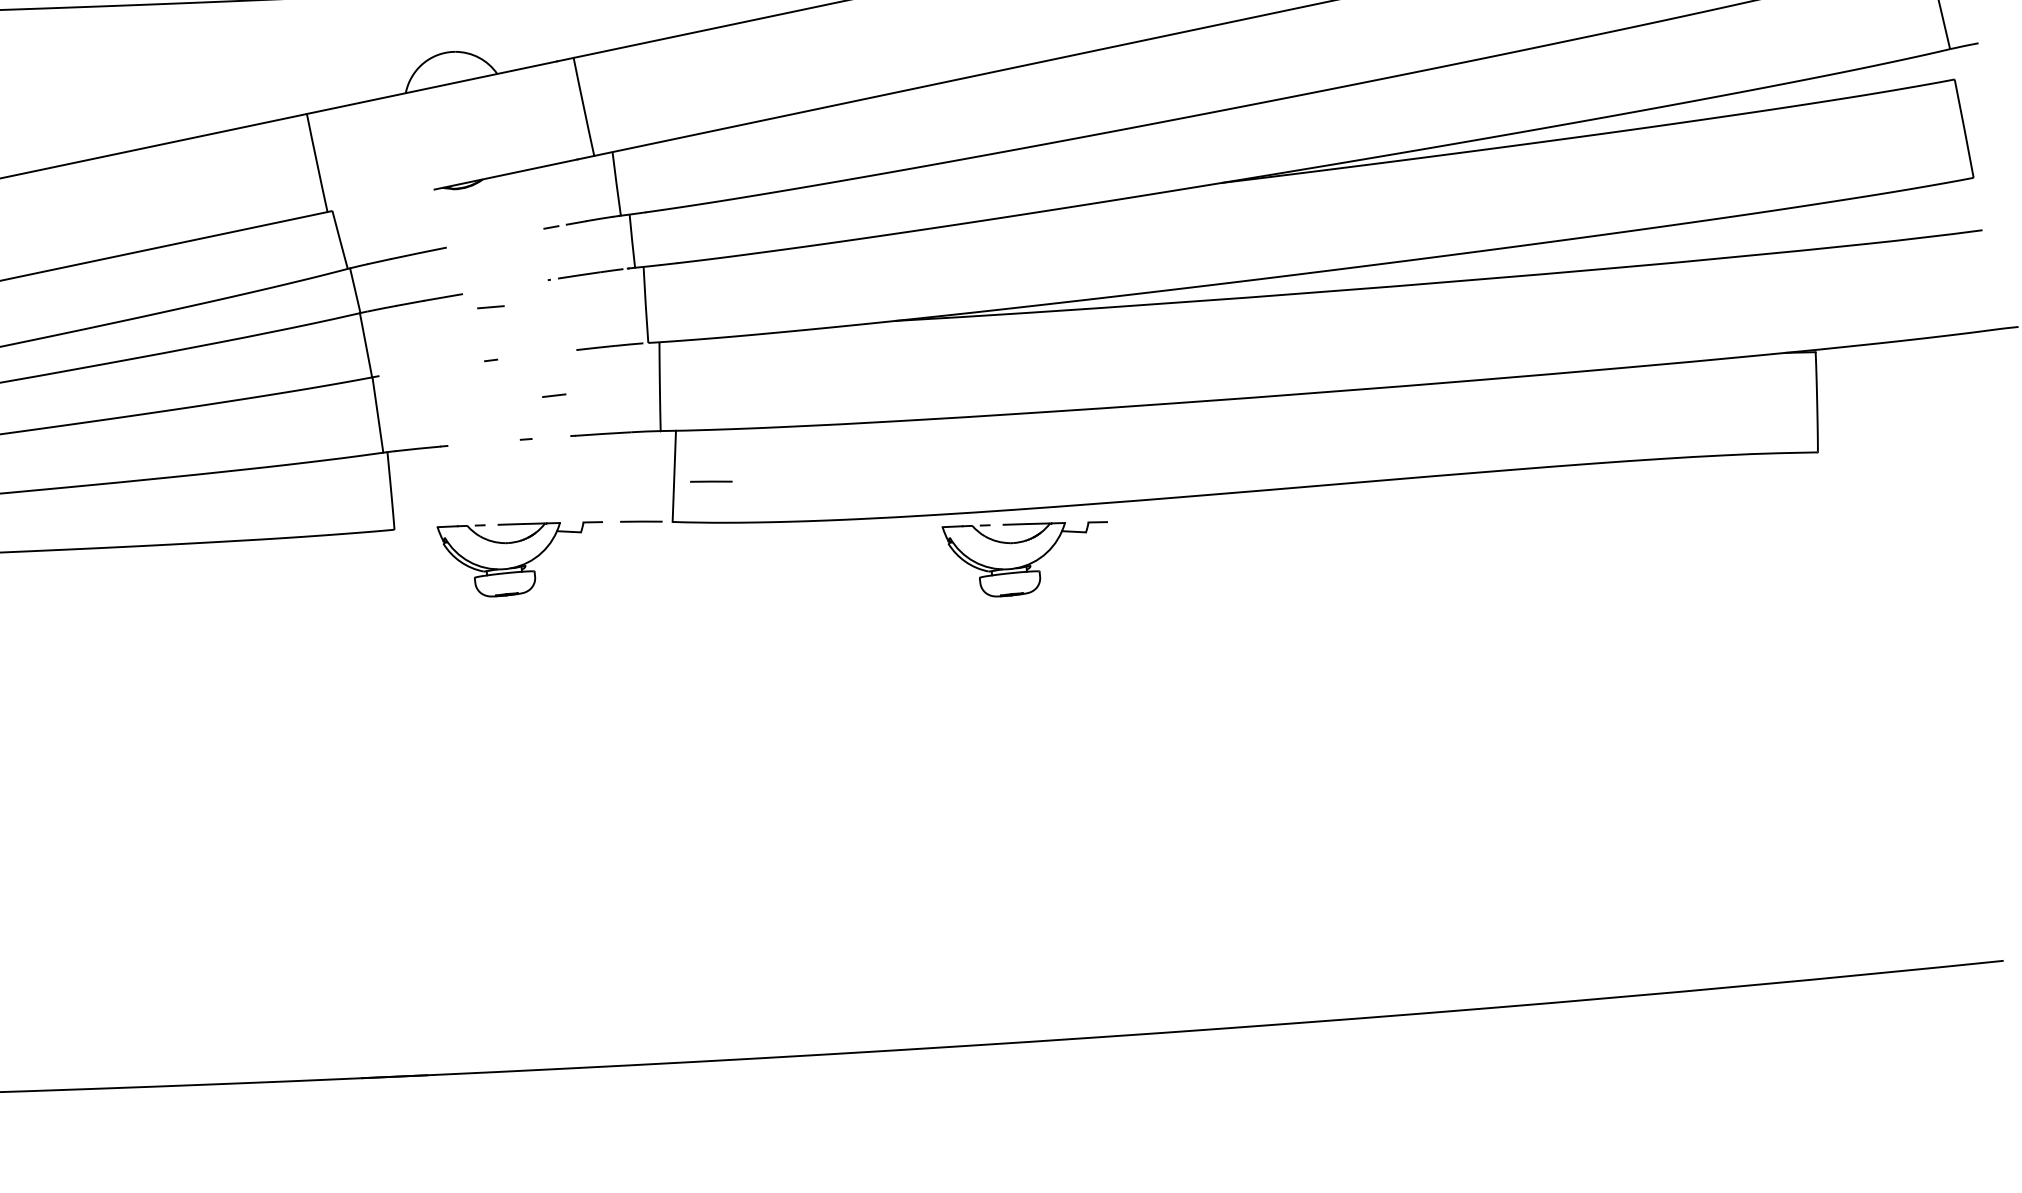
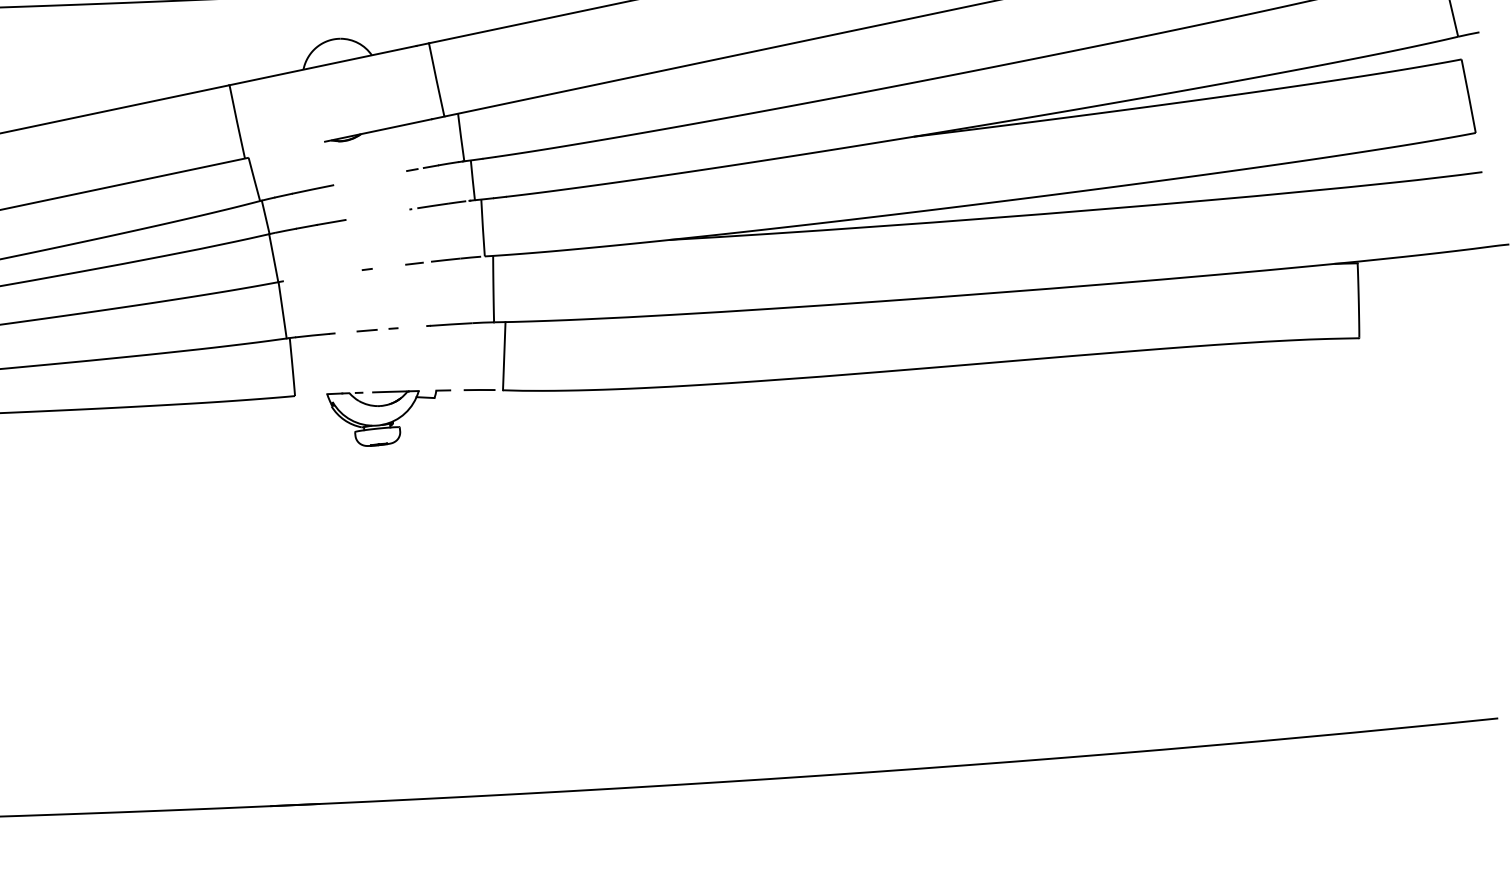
line: (490, 307) -> (366, 330), moved
line: (554, 395) -> (414, 263), moved
line: (711, 481) -> (532, 360), removed
part: (1024, 559) -> (766, 418), removed

